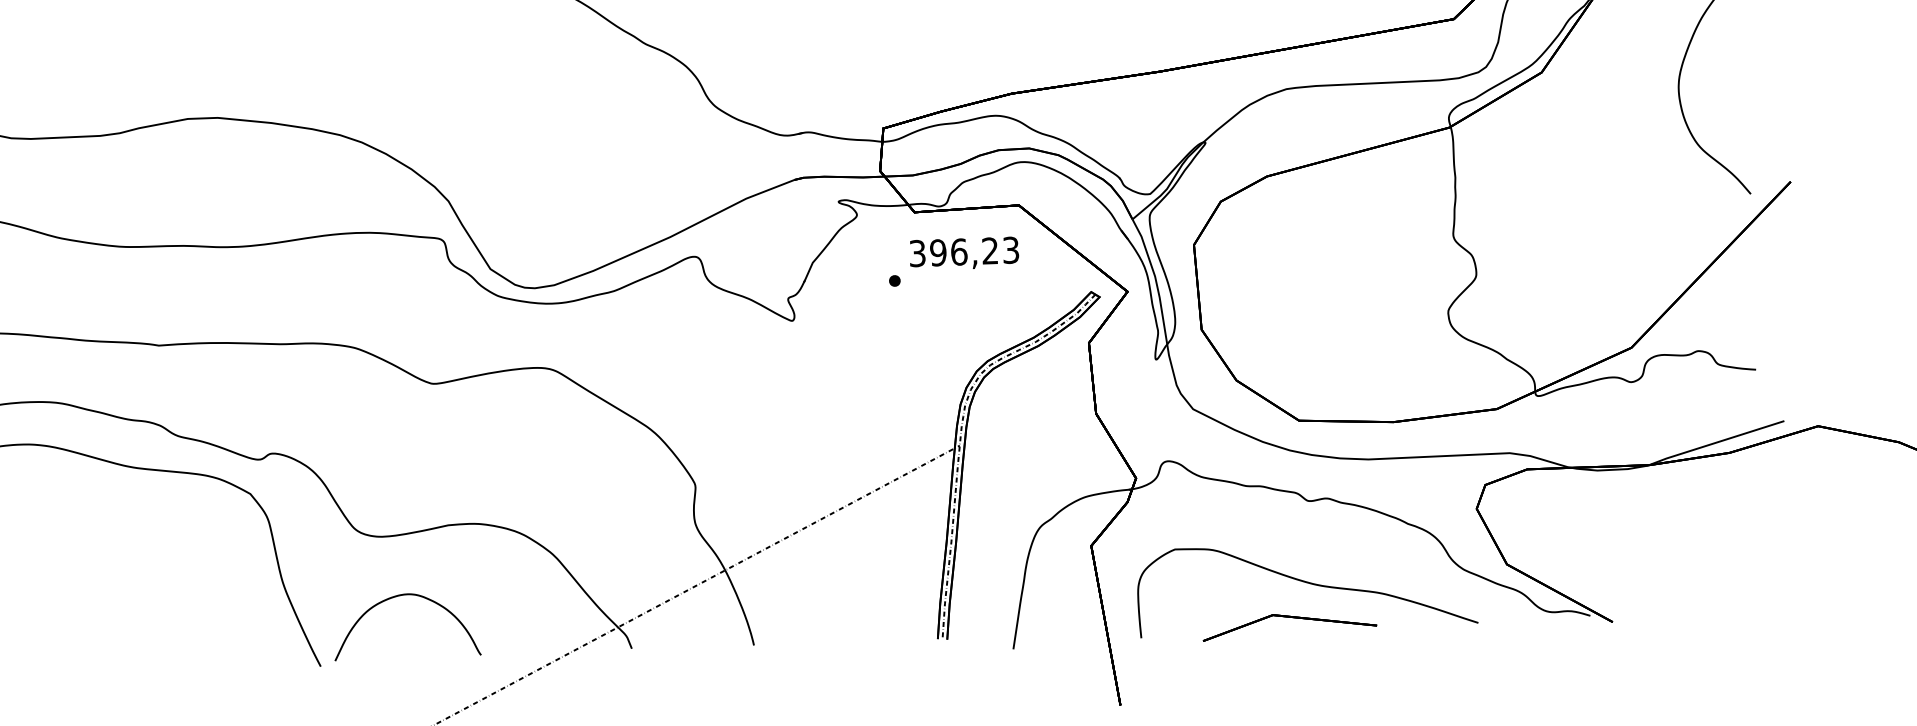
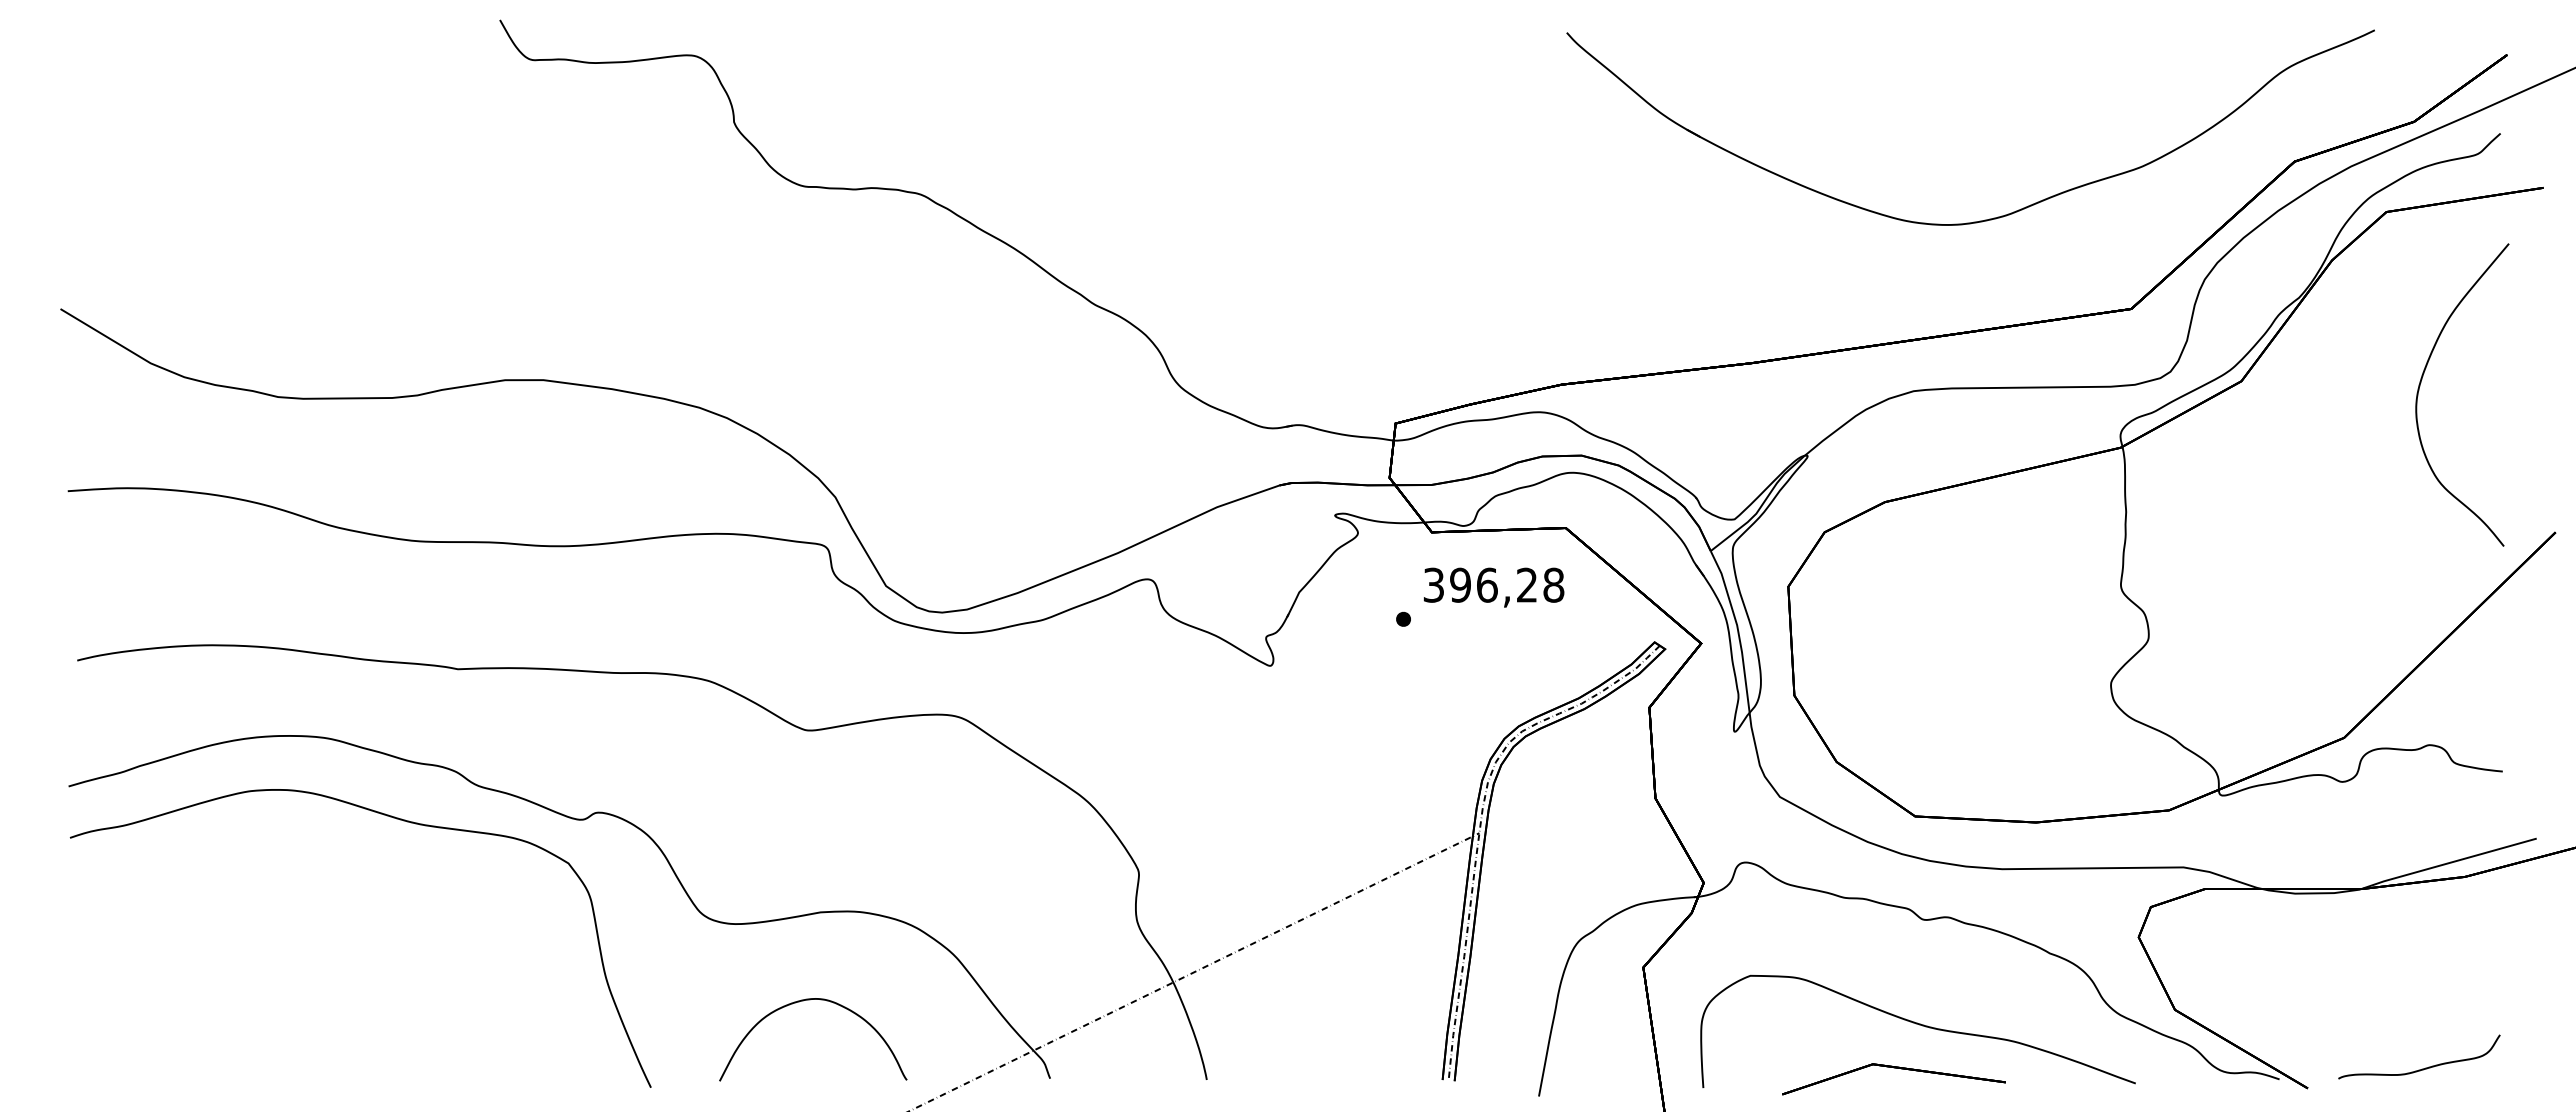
text: (1010, 249) -> (1553, 584), 396,23 -> 396,28
curve: (403, 595) -> (810, 1000), moved
curve: (1701, 603) -> (2422, 1068), added

